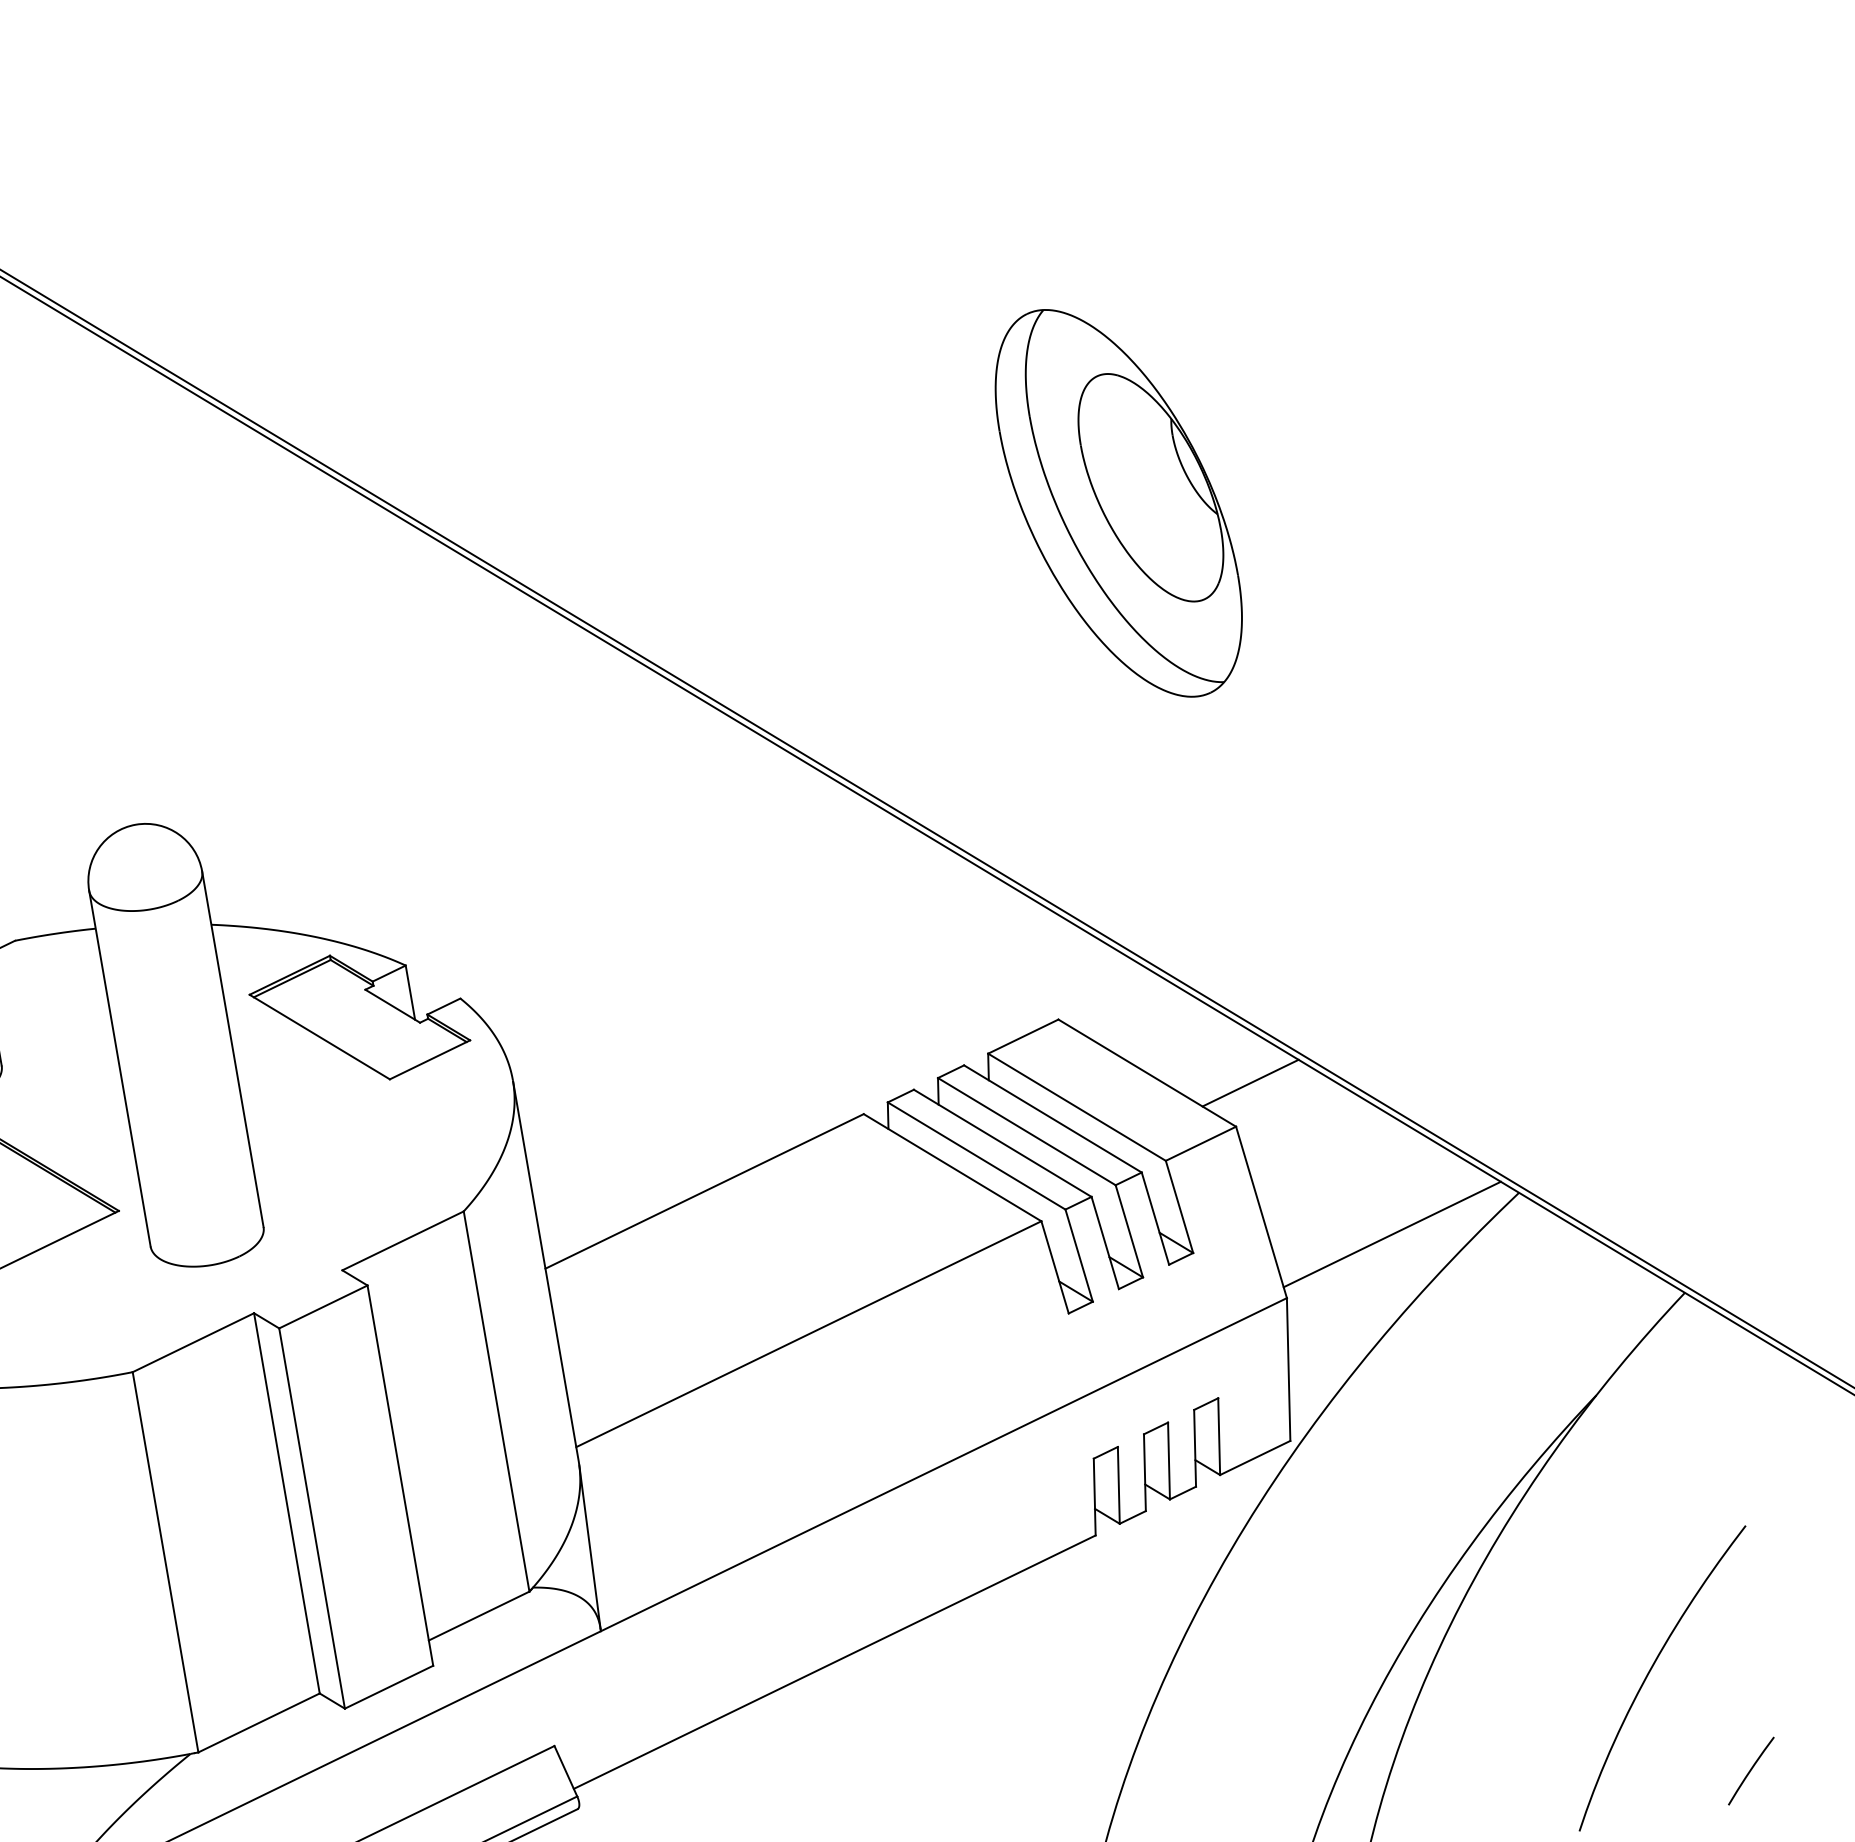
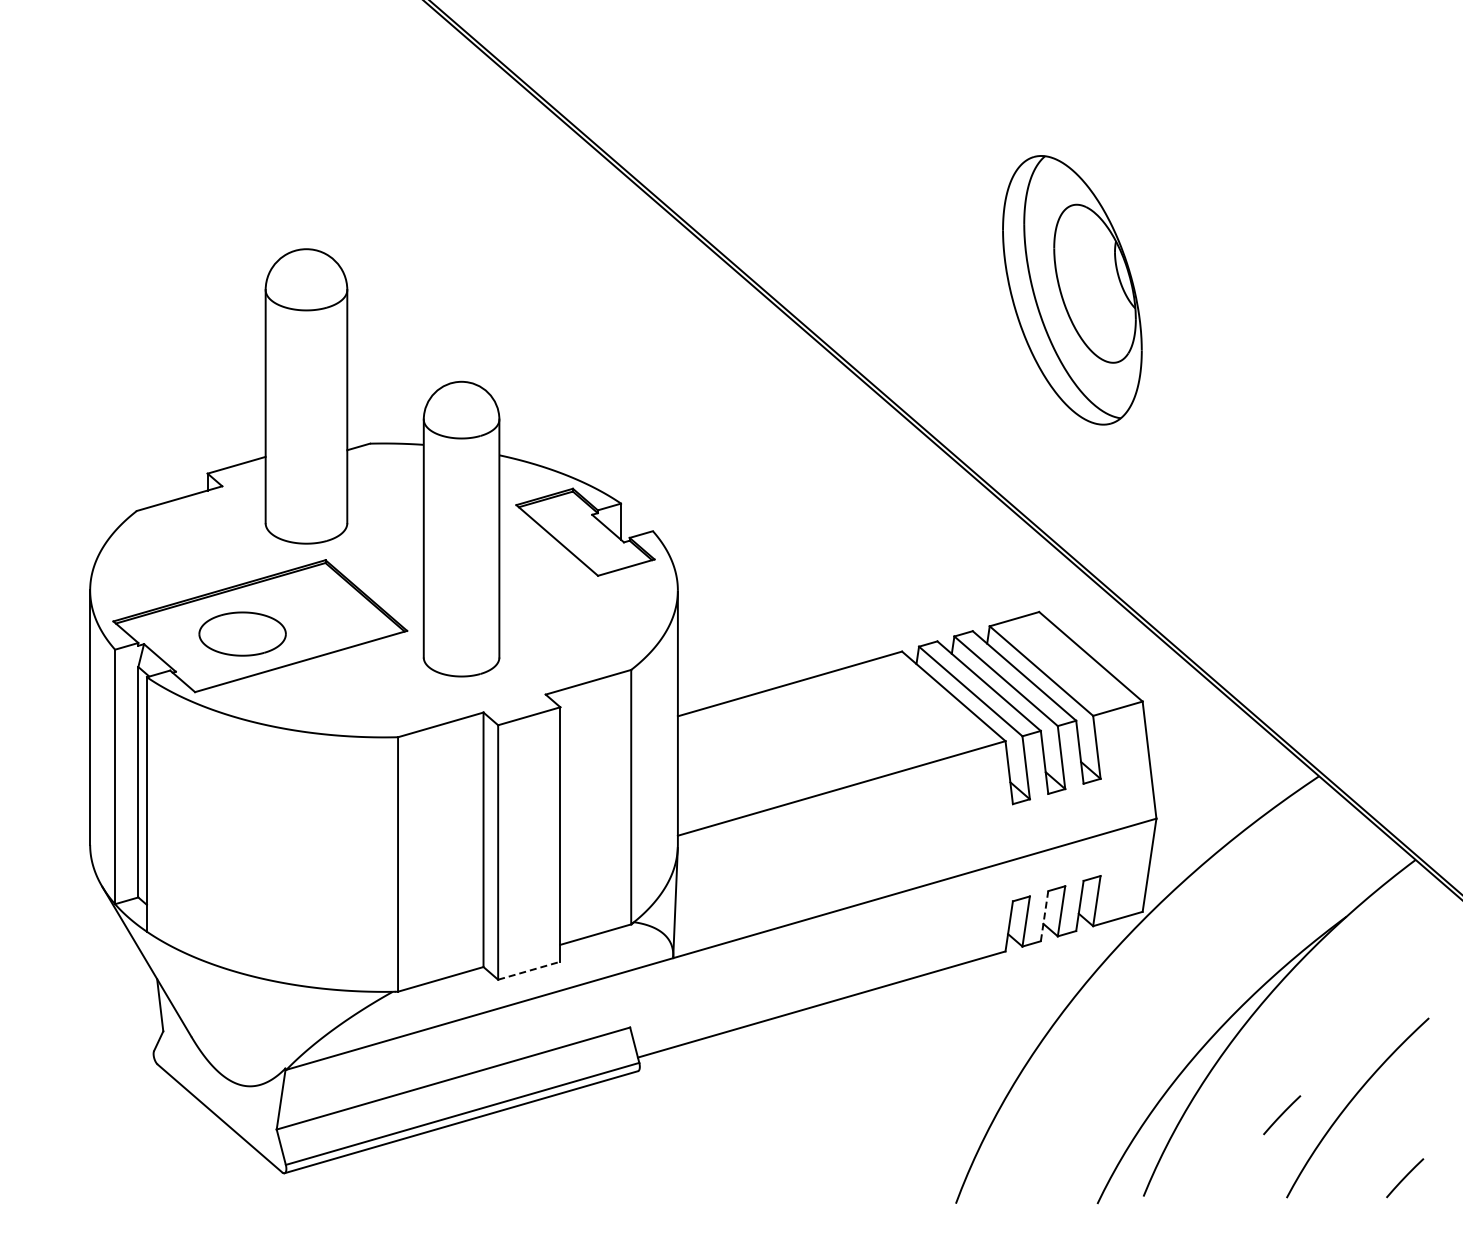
part: (1118, 503) -> (1072, 290), moved
line: (1249, 1082) -> (1156, 674), removed
line: (1391, 1235) -> (1231, 789), removed
line: (1144, 1471) -> (1044, 915), solid -> dashed
line: (389, 1686) -> (529, 970), solid -> dashed
line: (1551, 1709) -> (1282, 1115), added

